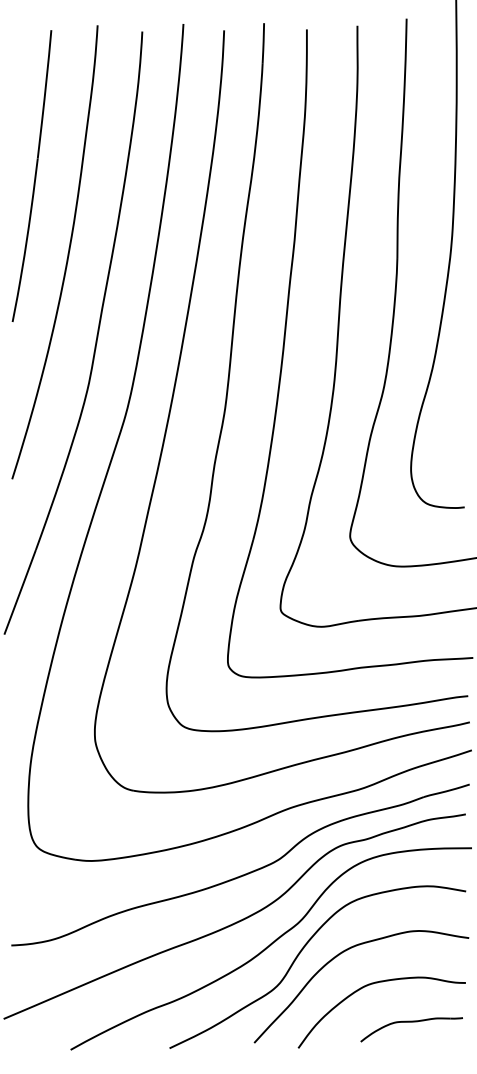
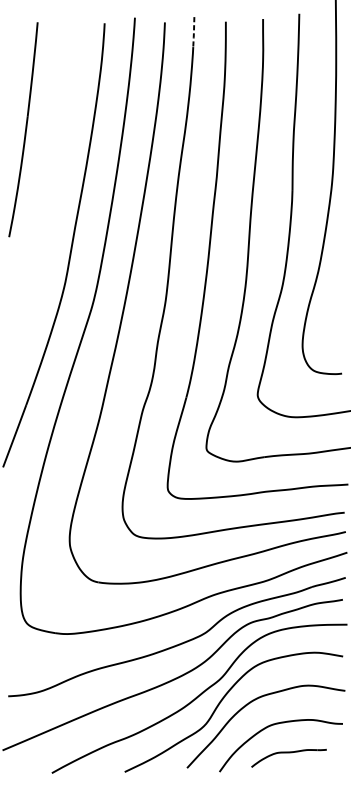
line: (263, 44) -> (193, 32), solid -> dashed
curve: (67, 253) -> (49, 186), removed
part: (411, 1022) -> (288, 753), moved

